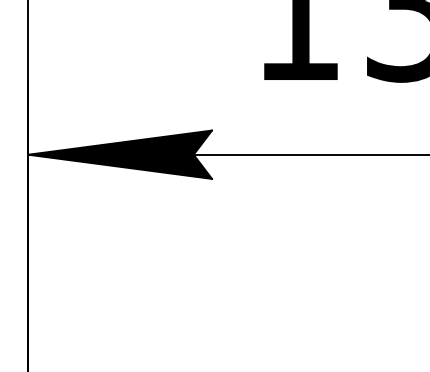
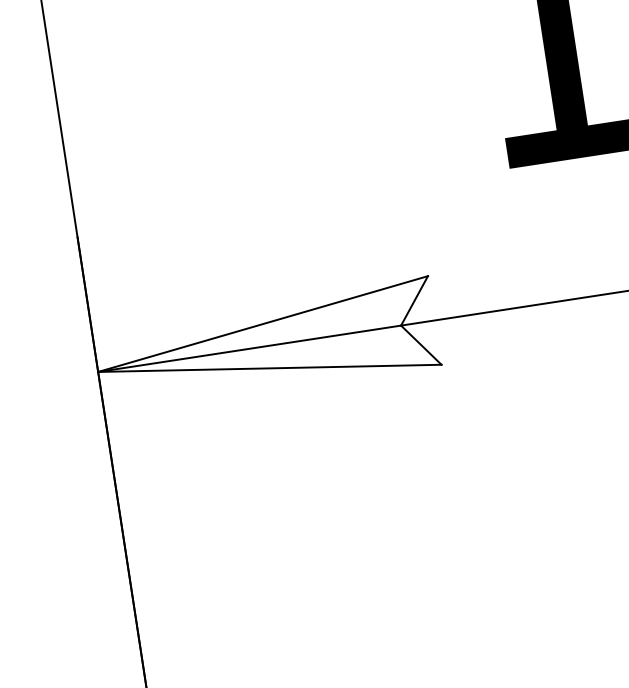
fill: (119, 154) -> (265, 345), removed

